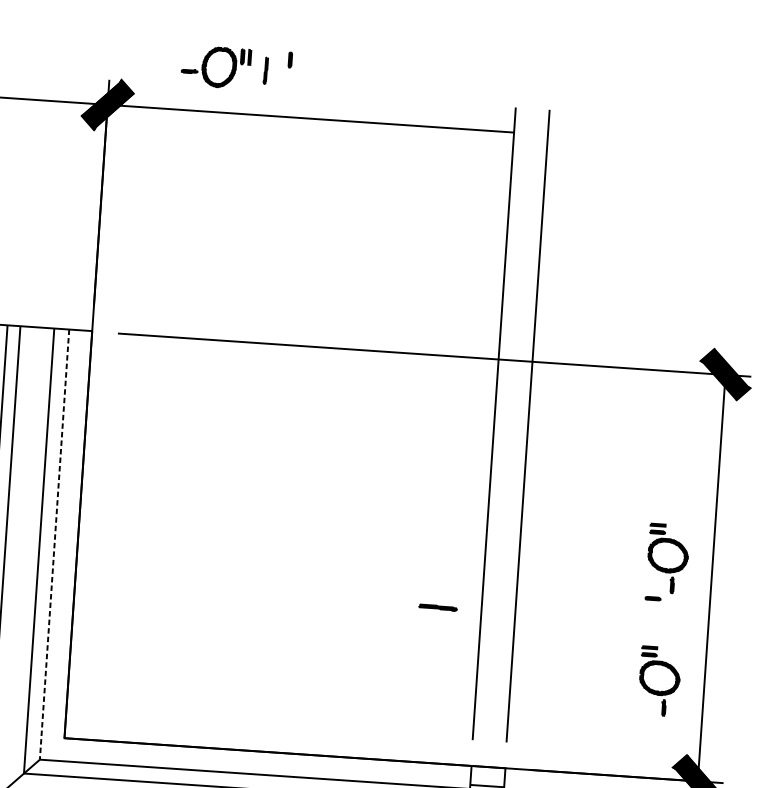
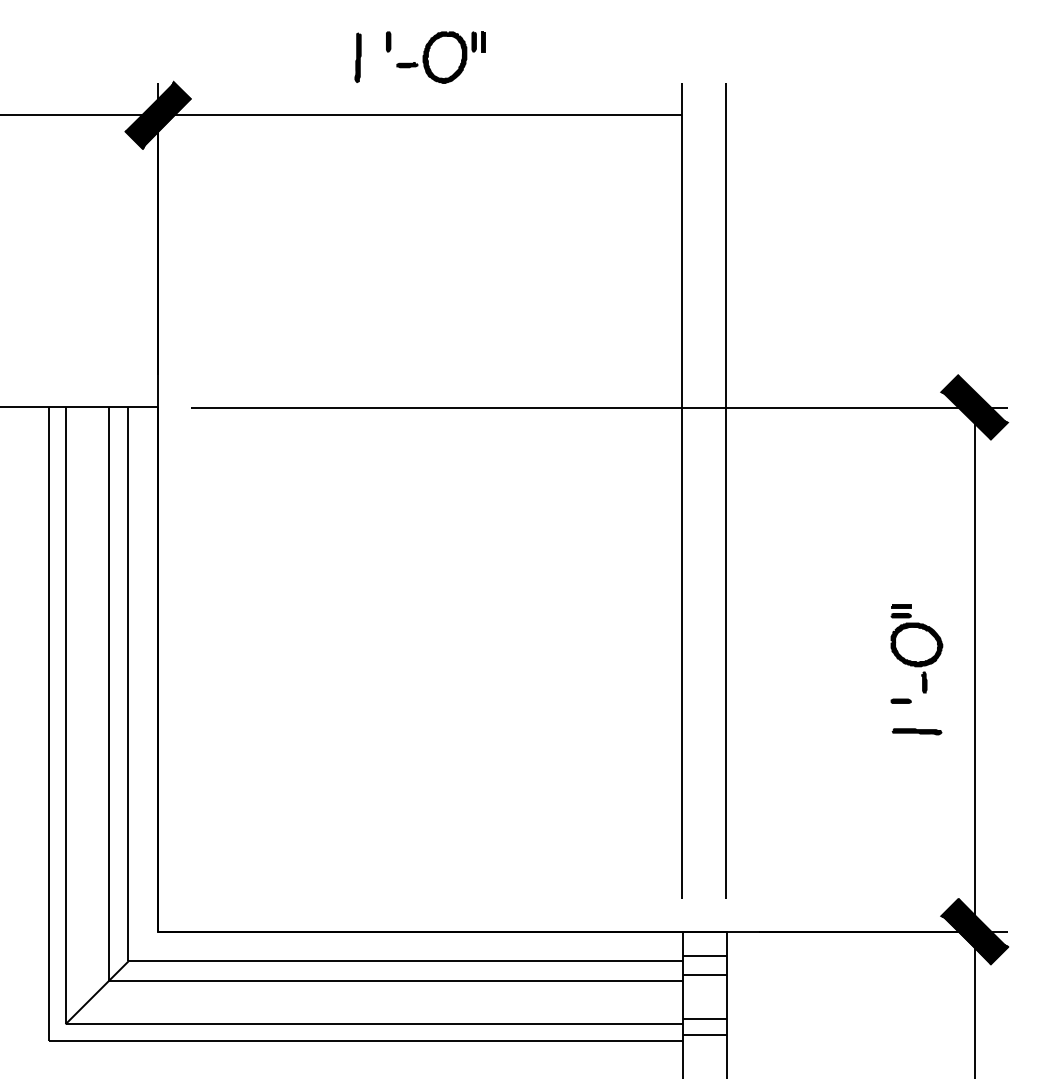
part: (215, 67) -> (440, 57), moved
part: (265, 70) -> (357, 57), size x1.43
line: (54, 544) -> (128, 684), dashed -> solid
part: (437, 607) -> (916, 731), moved
part: (659, 681) -> (916, 806), removed

